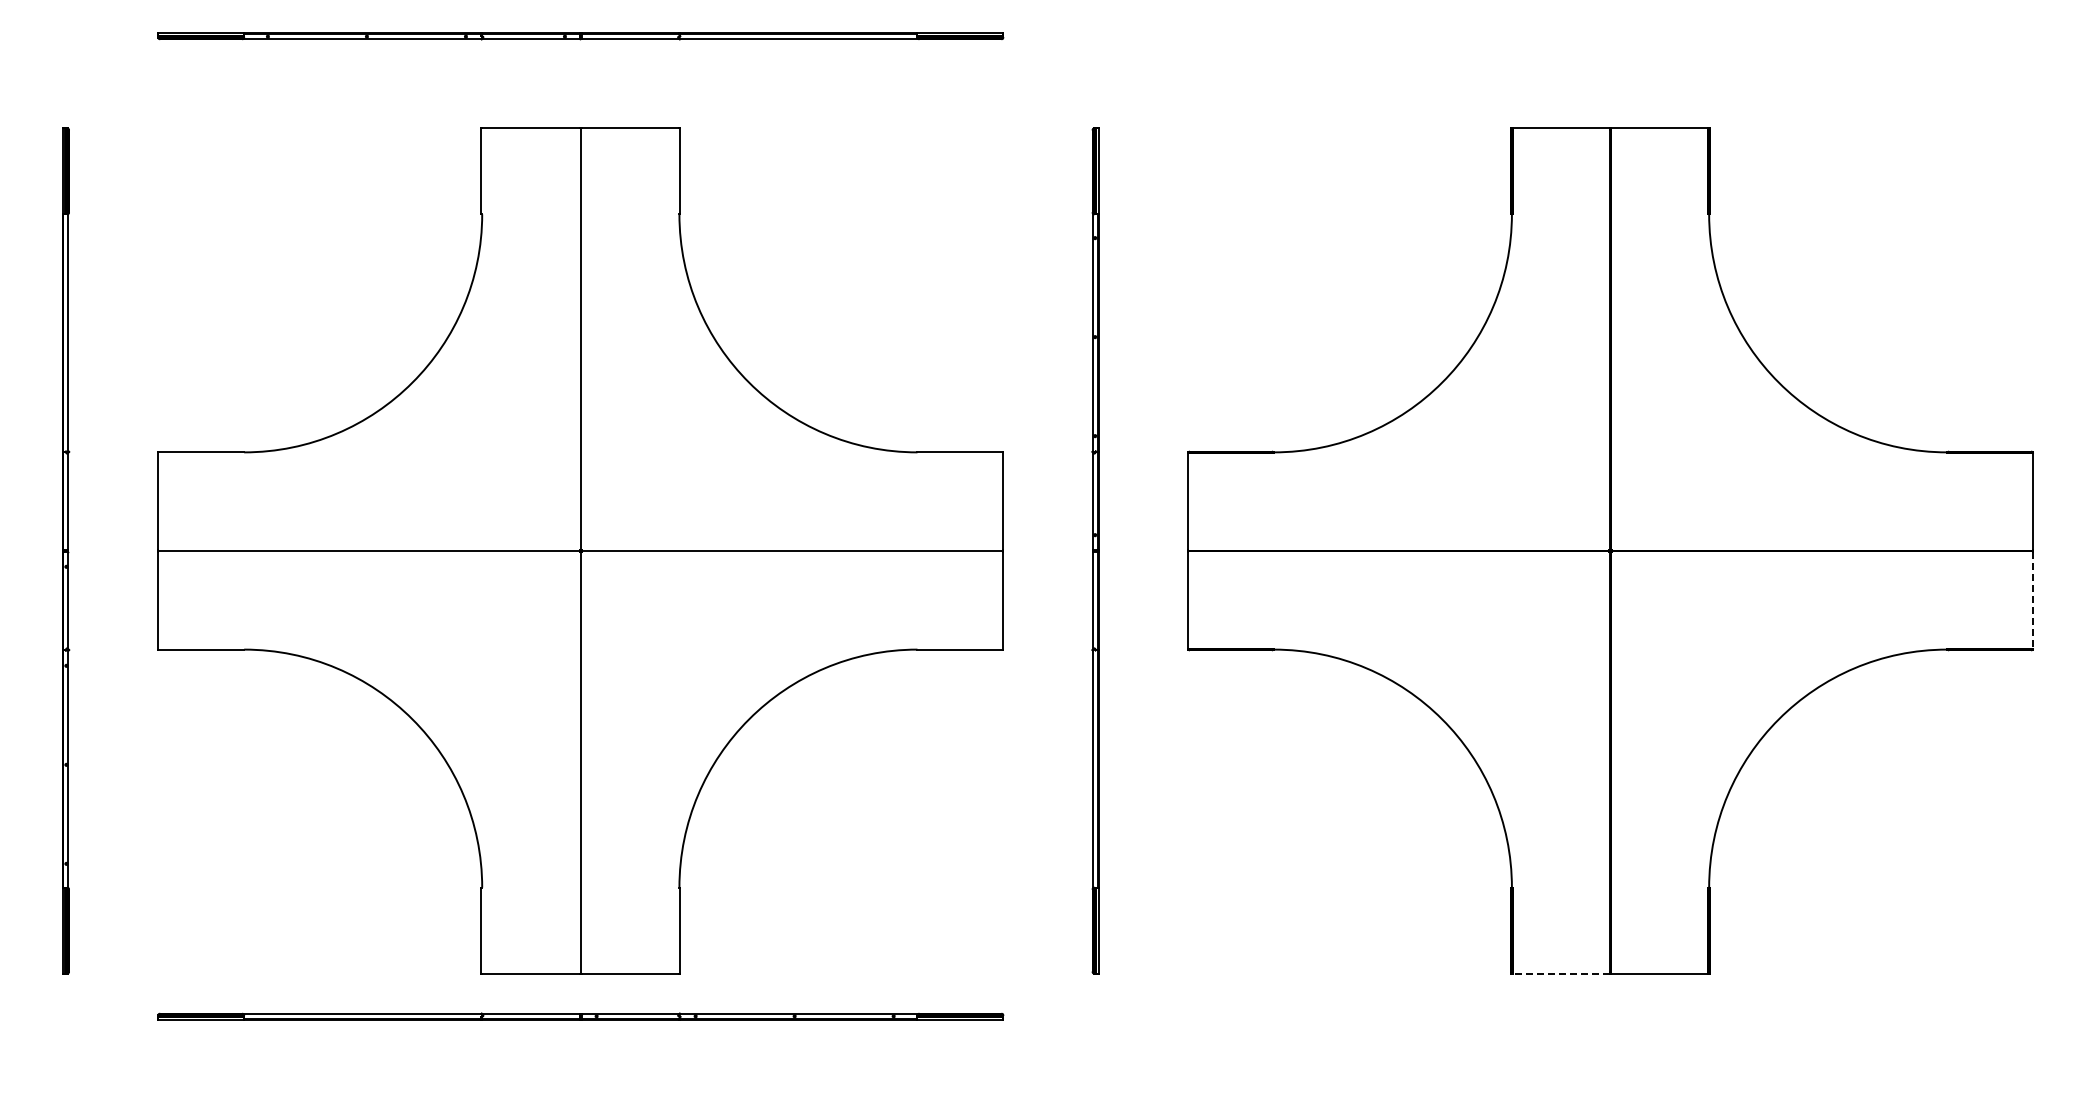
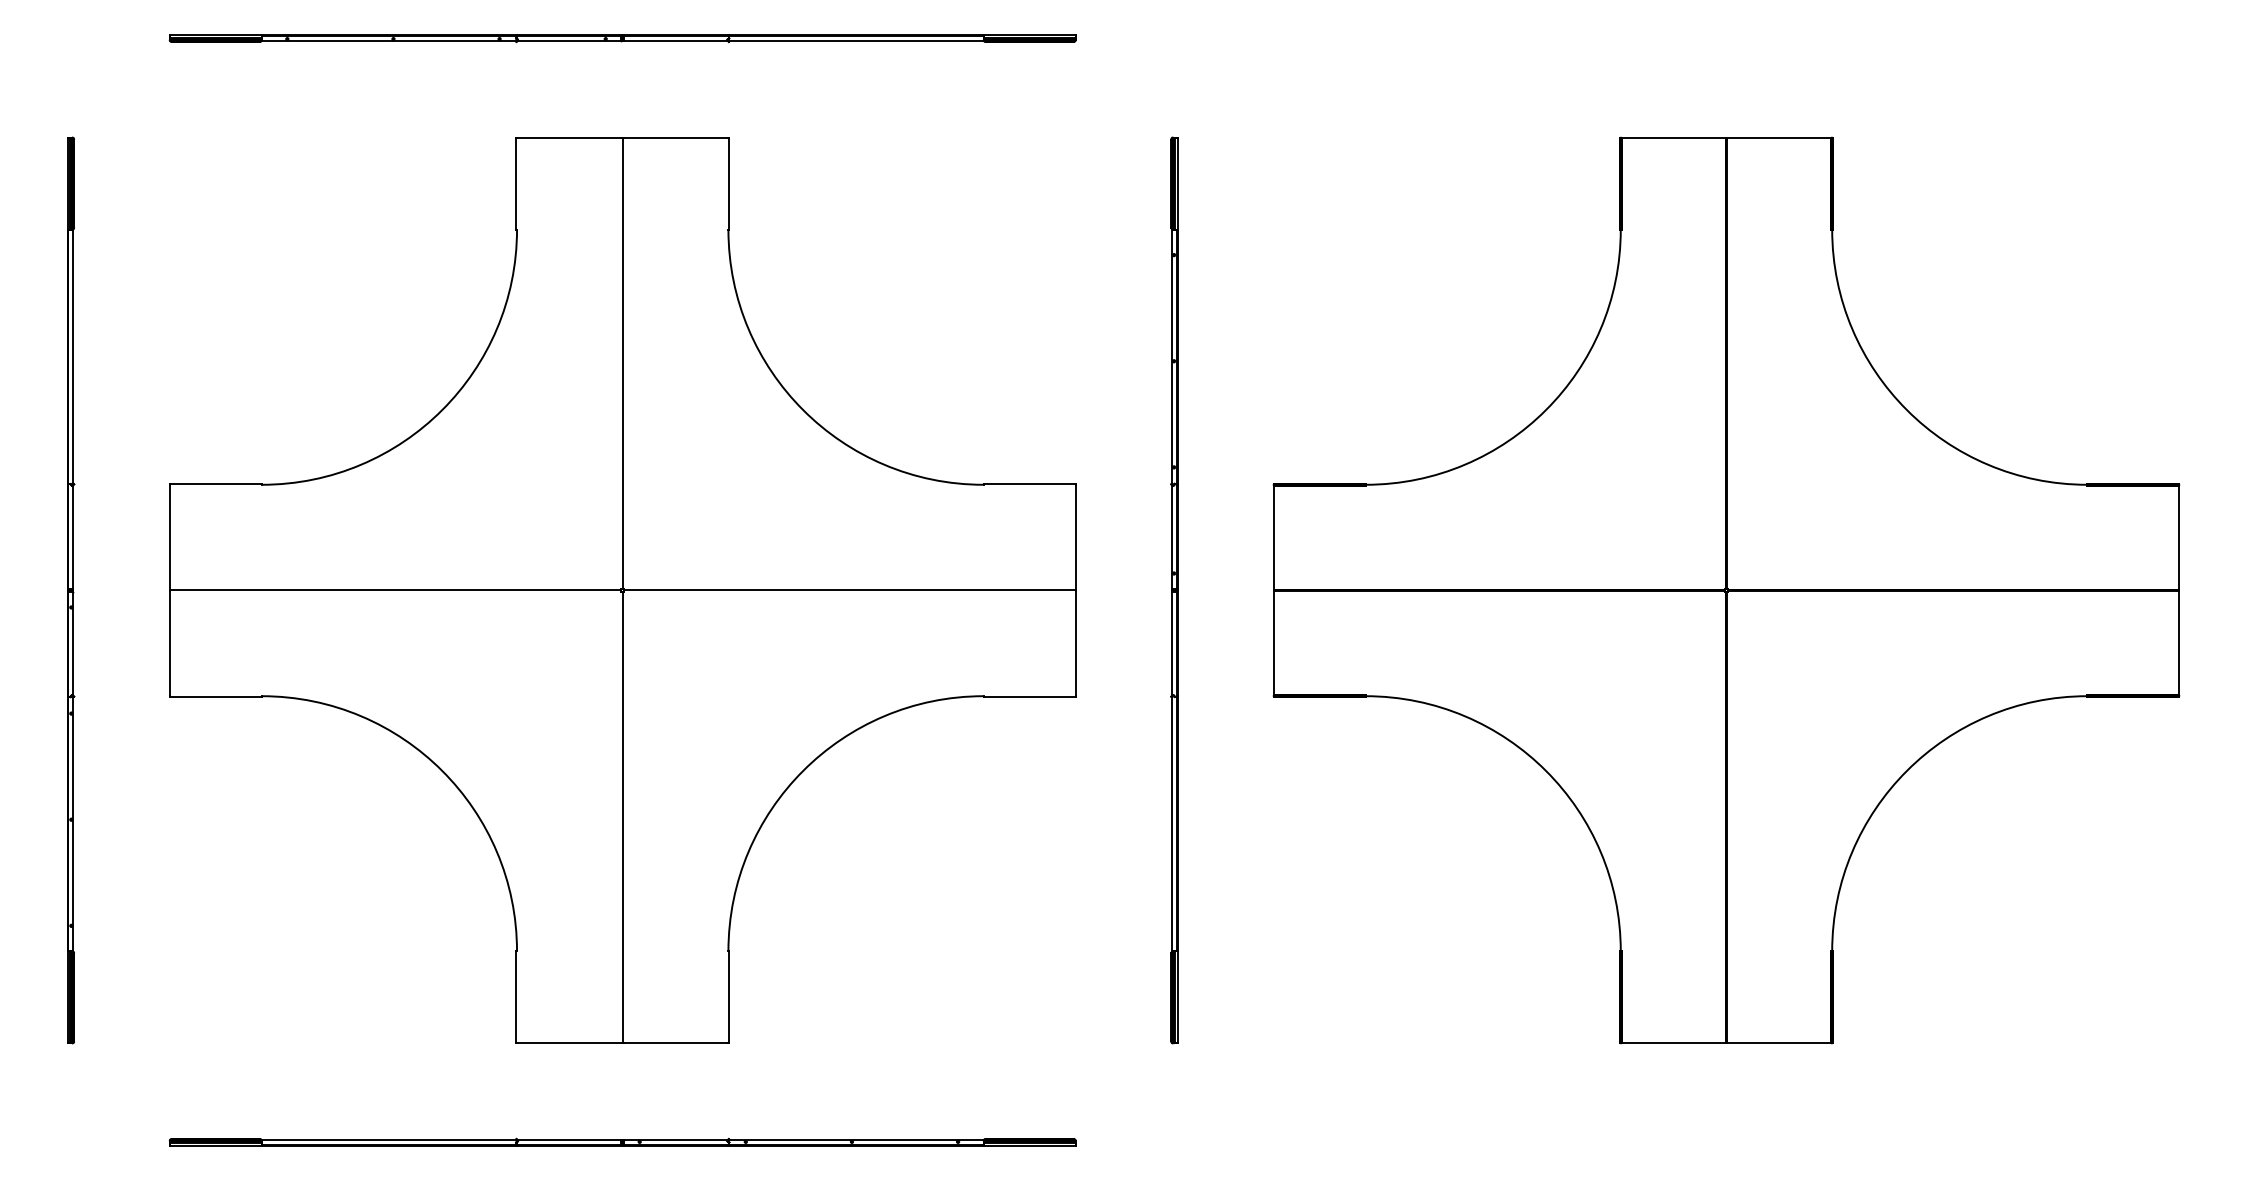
line: (2033, 600) -> (2179, 643), dashed -> solid
line: (1560, 973) -> (1672, 1043), dashed -> solid
part: (580, 1016) -> (622, 1141), moved

